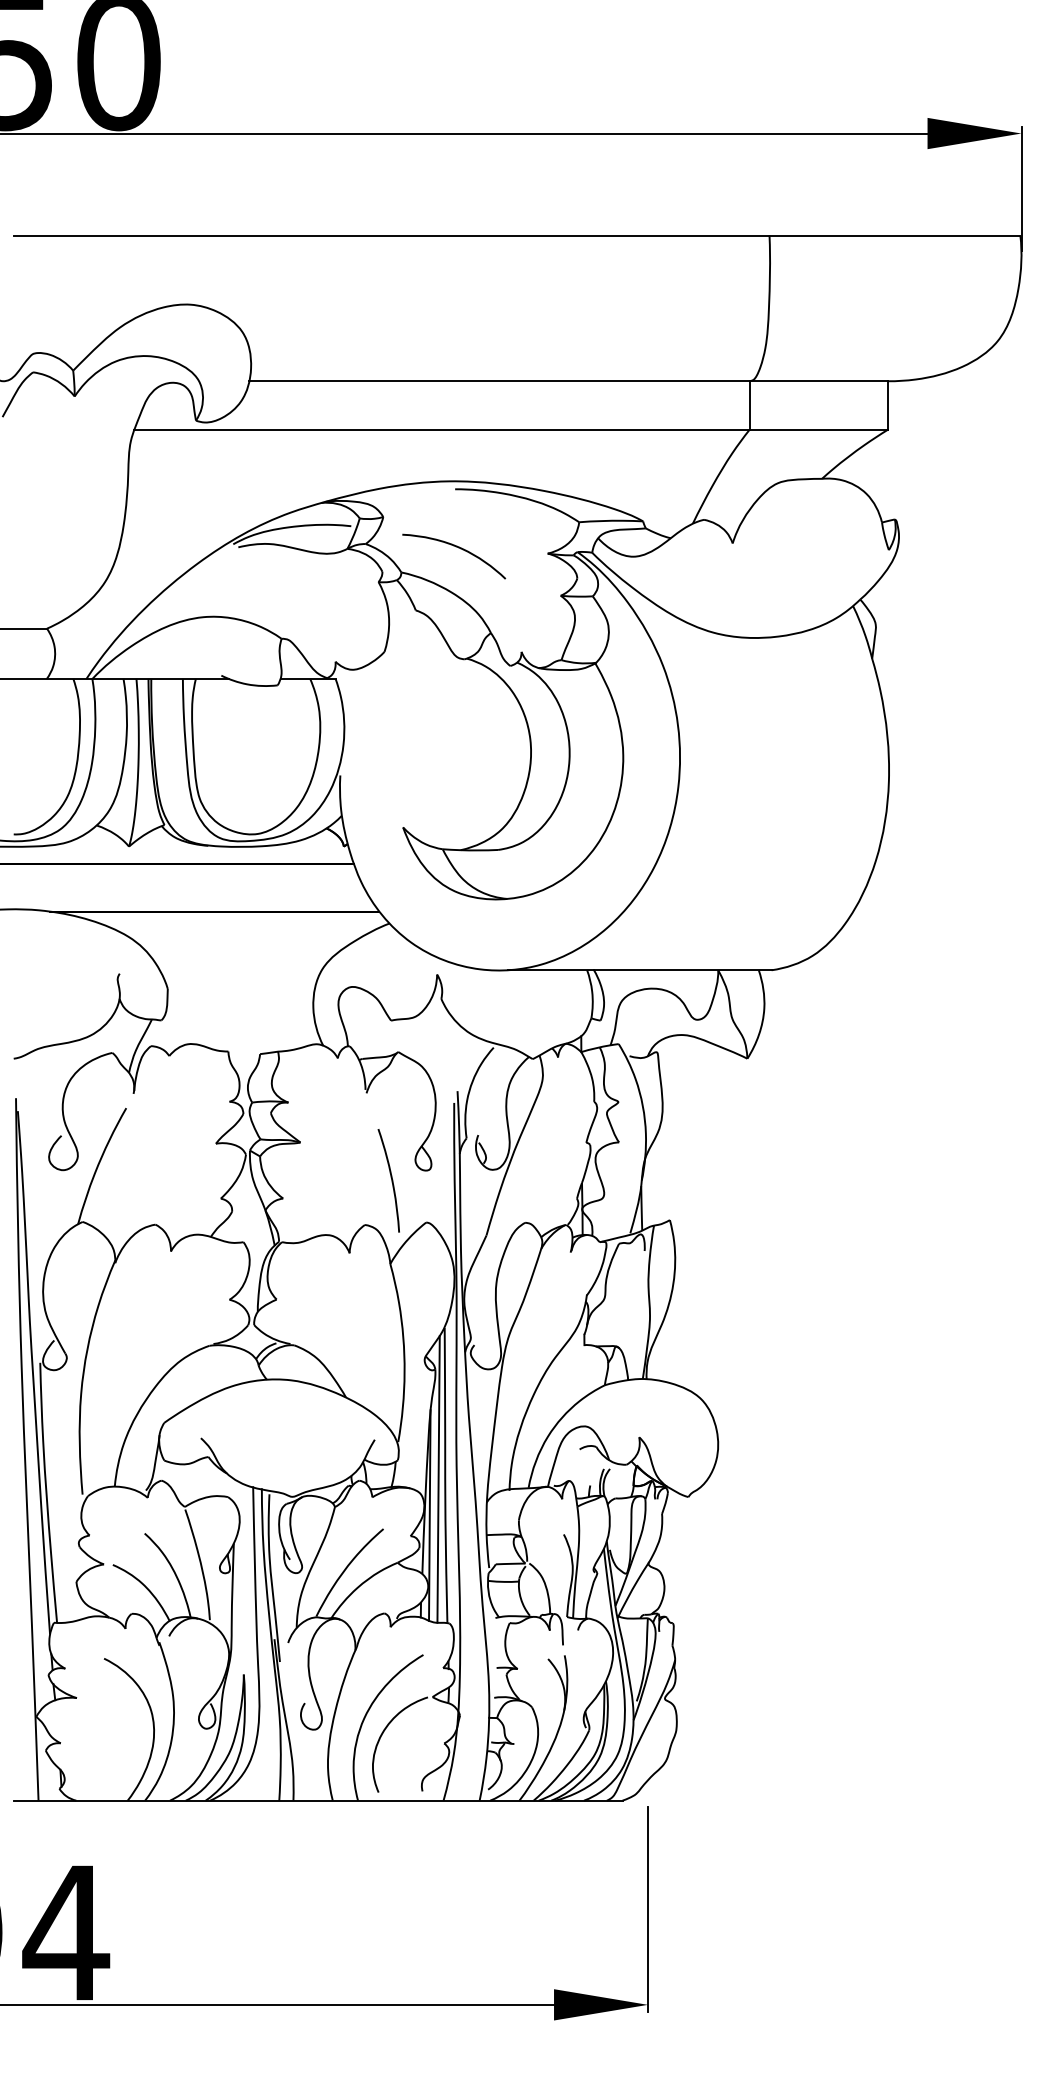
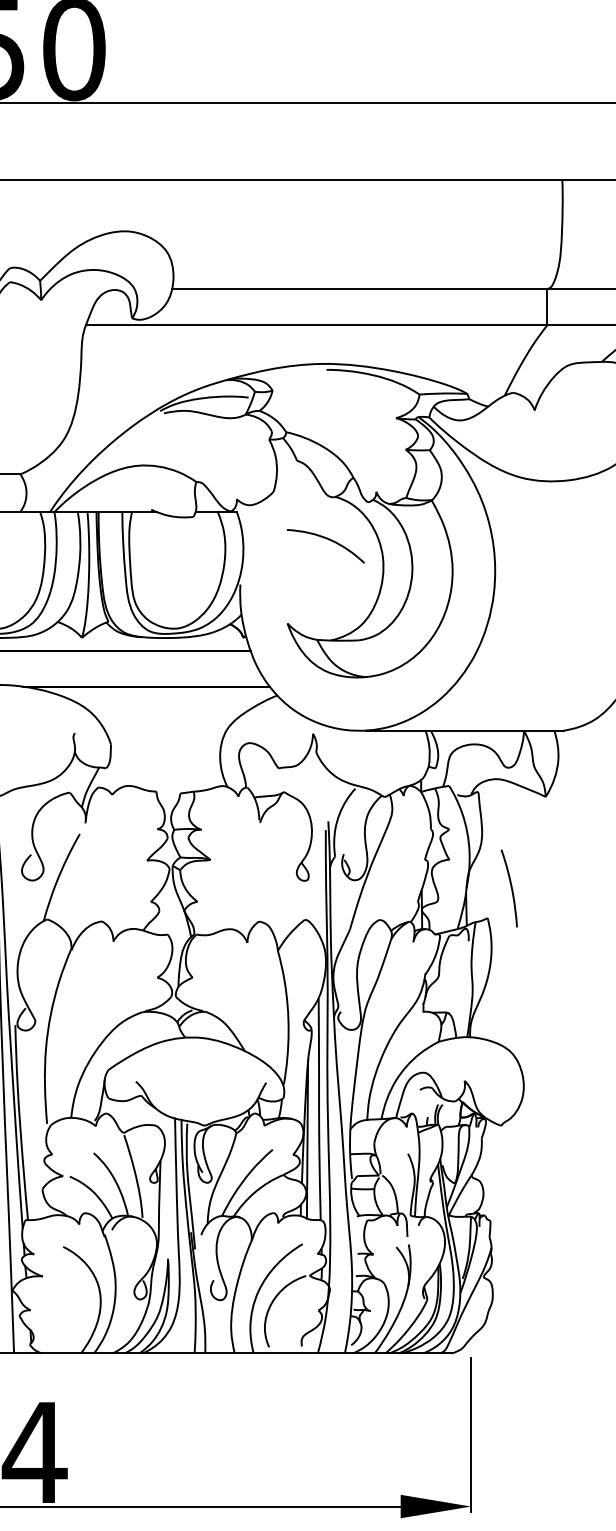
curve: (458, 548) -> (329, 540), moved
curve: (391, 1180) -> (511, 888), moved
line: (438, 1479) -> (314, 1112), removed

